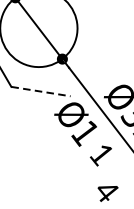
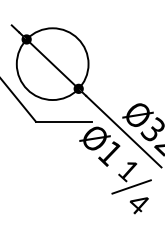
line: (40, 91) -> (63, 121), dashed -> solid
line: (102, 171) -> (131, 186), added

